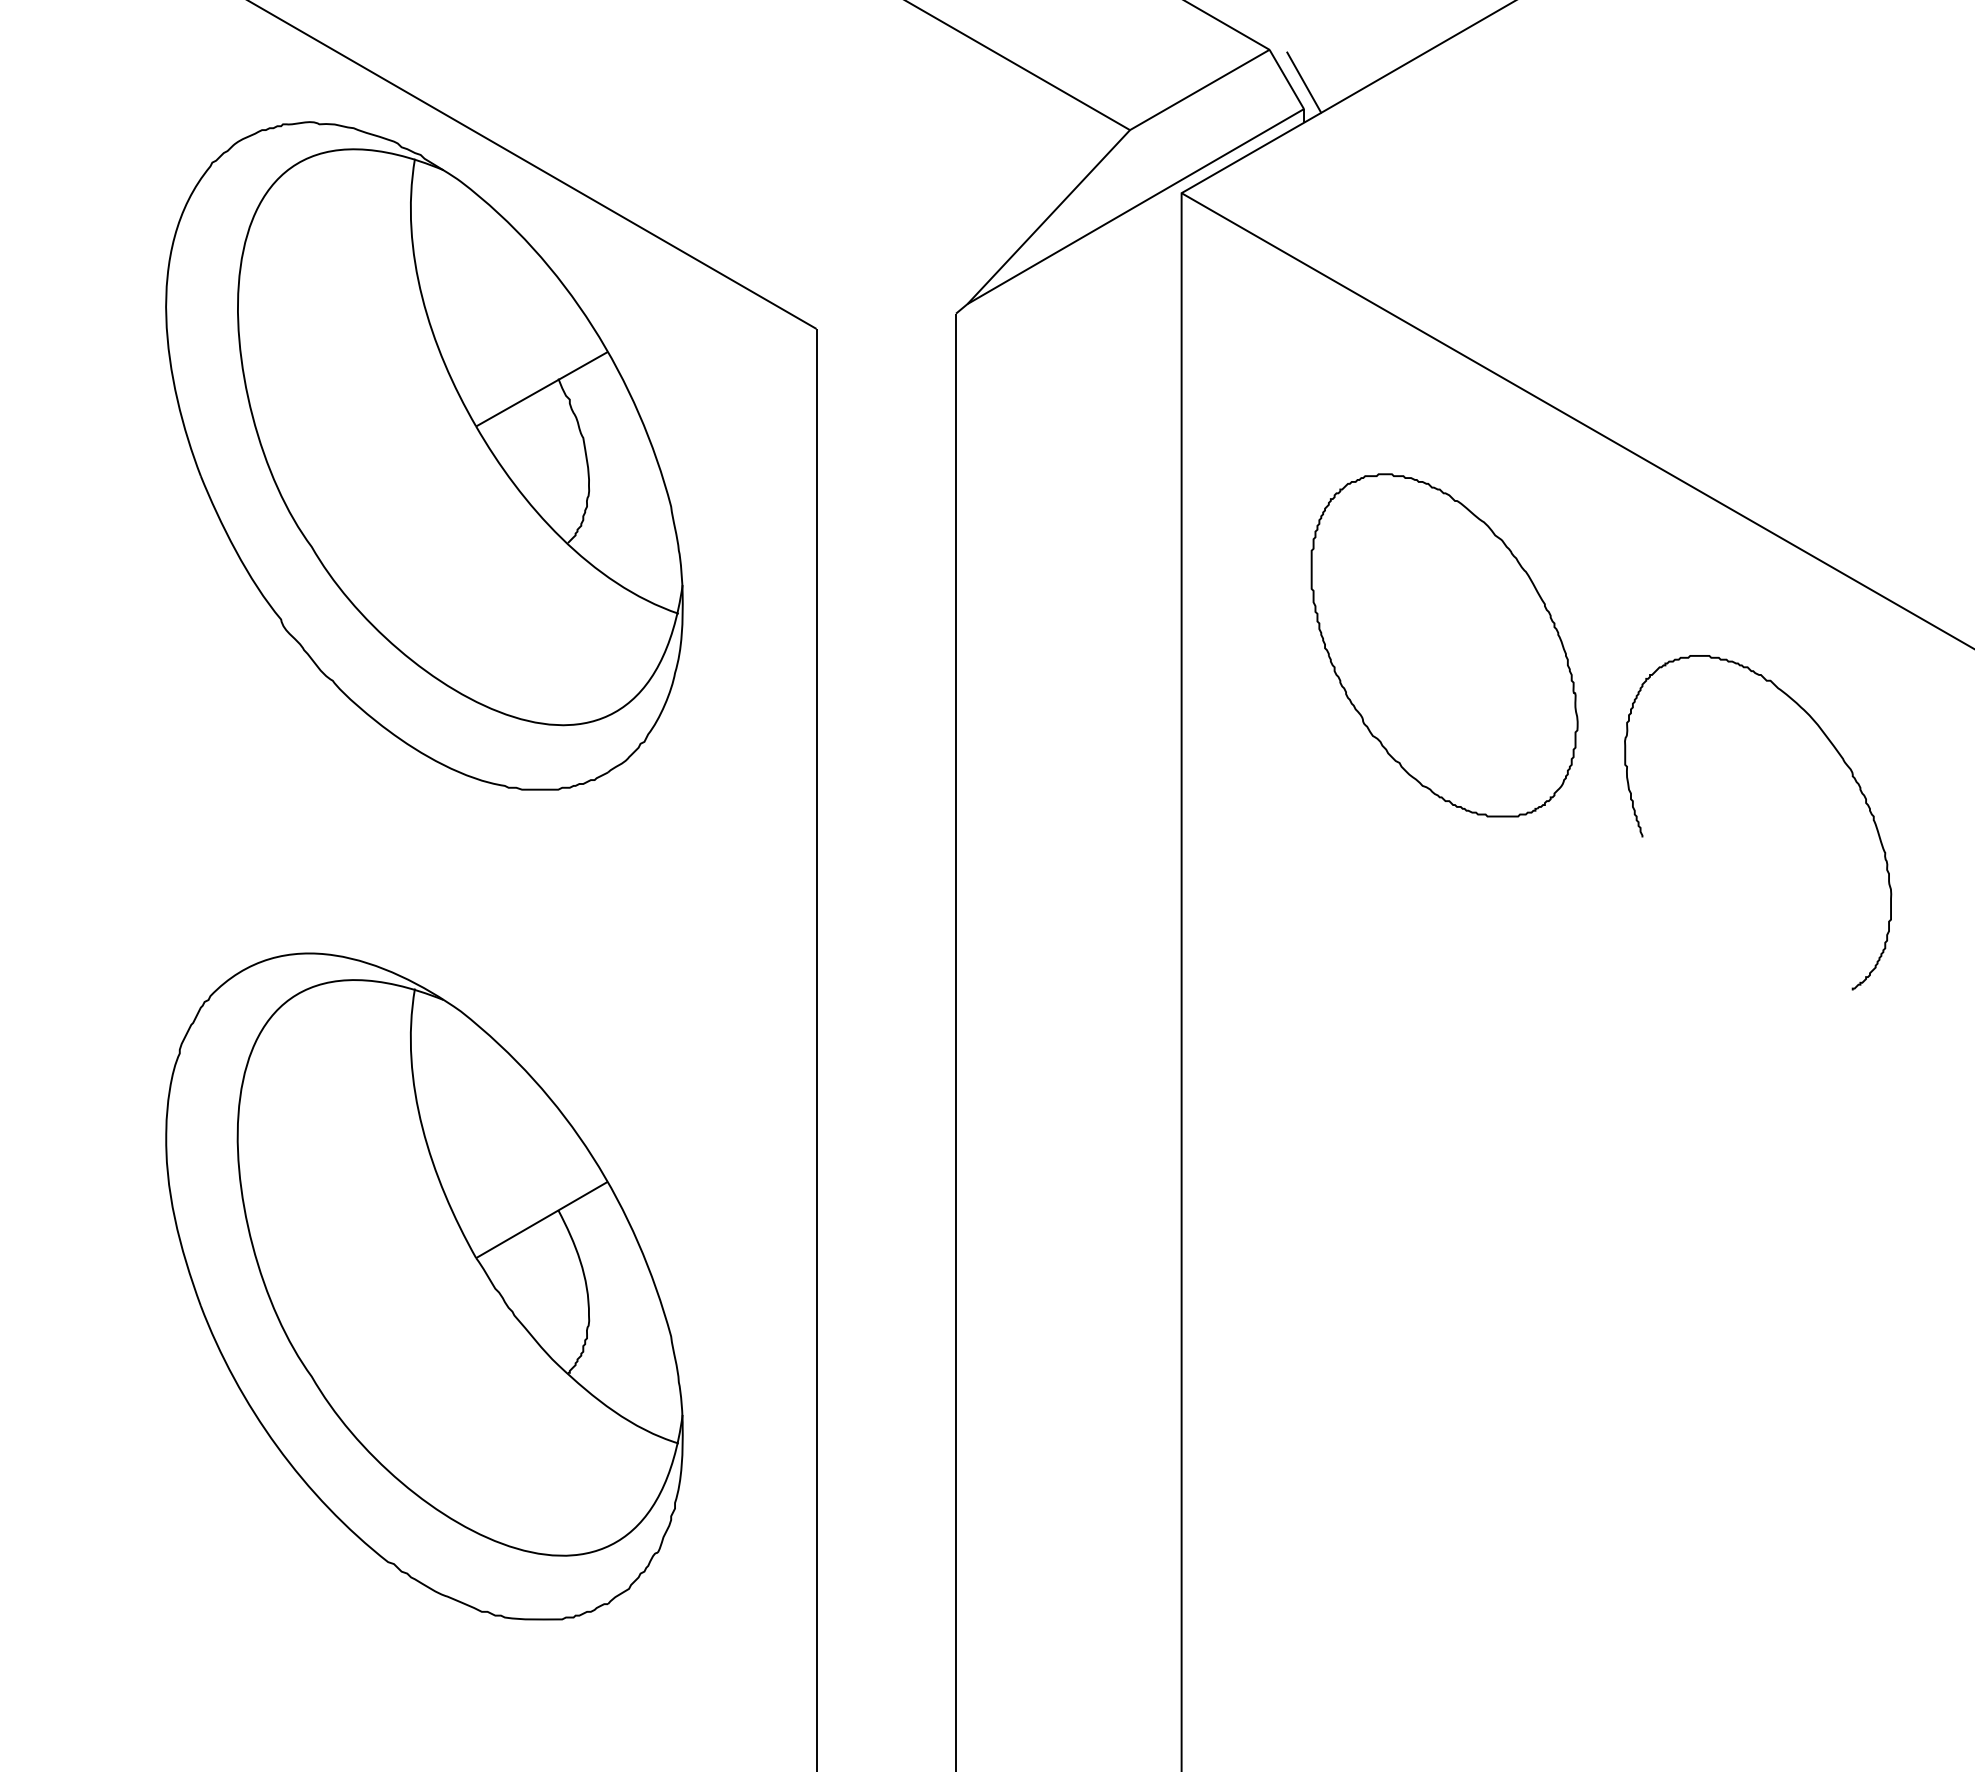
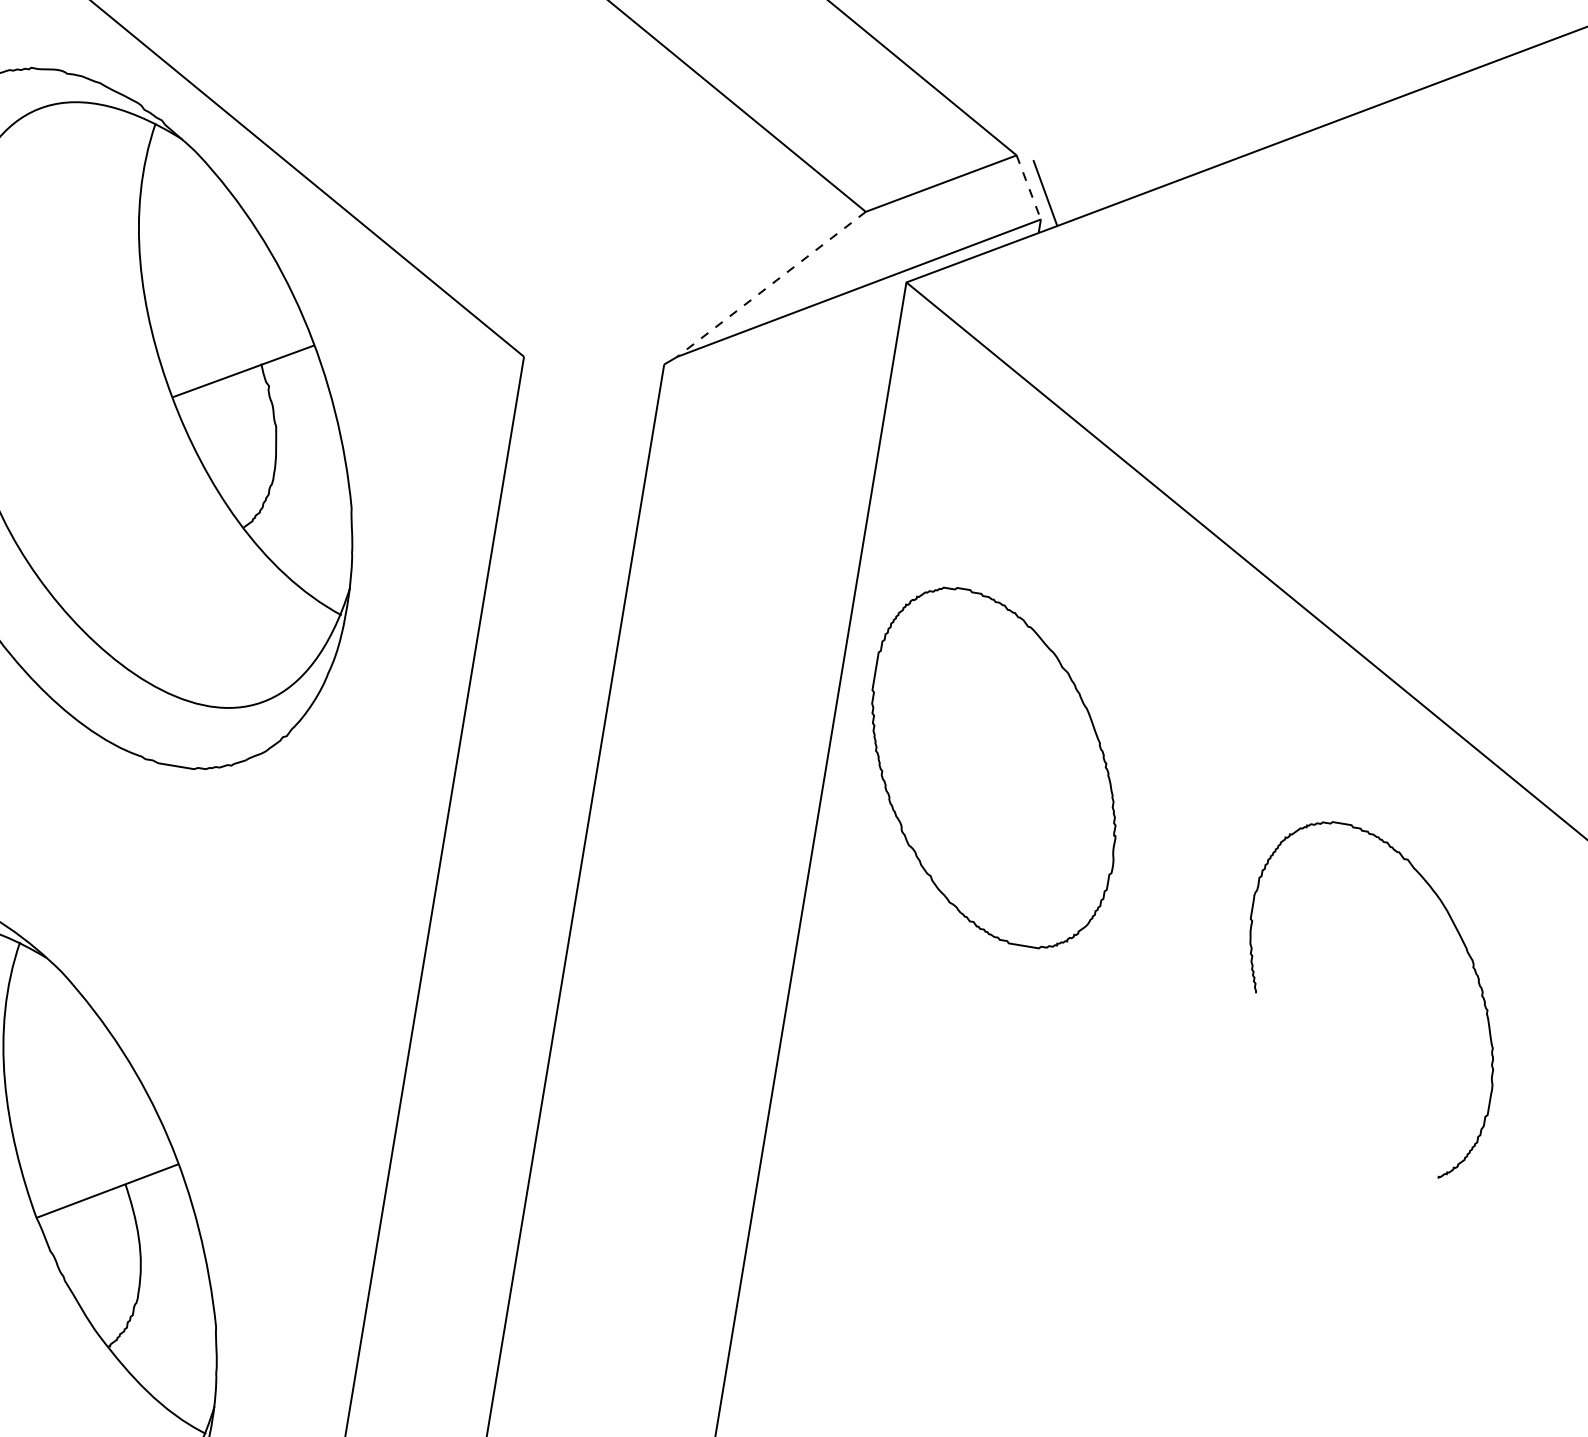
line: (1287, 79) -> (1029, 187), solid -> dashed
line: (1048, 217) -> (771, 284), solid -> dashed
part: (1444, 645) -> (994, 767), moved

